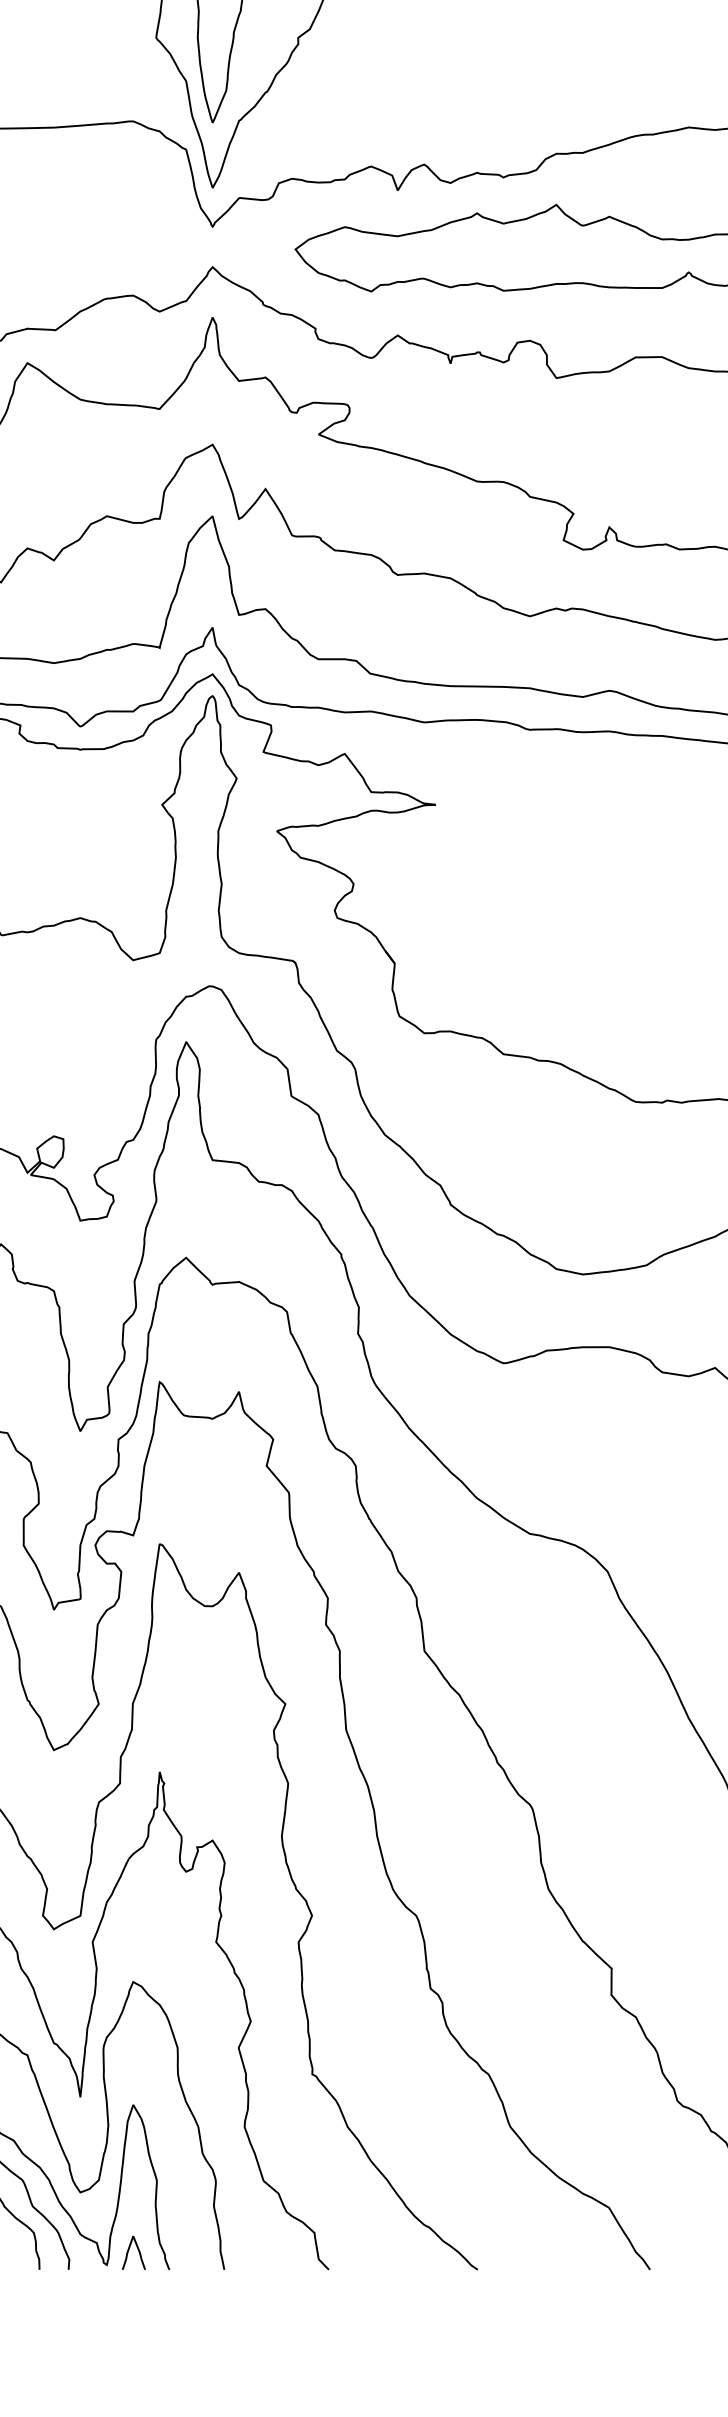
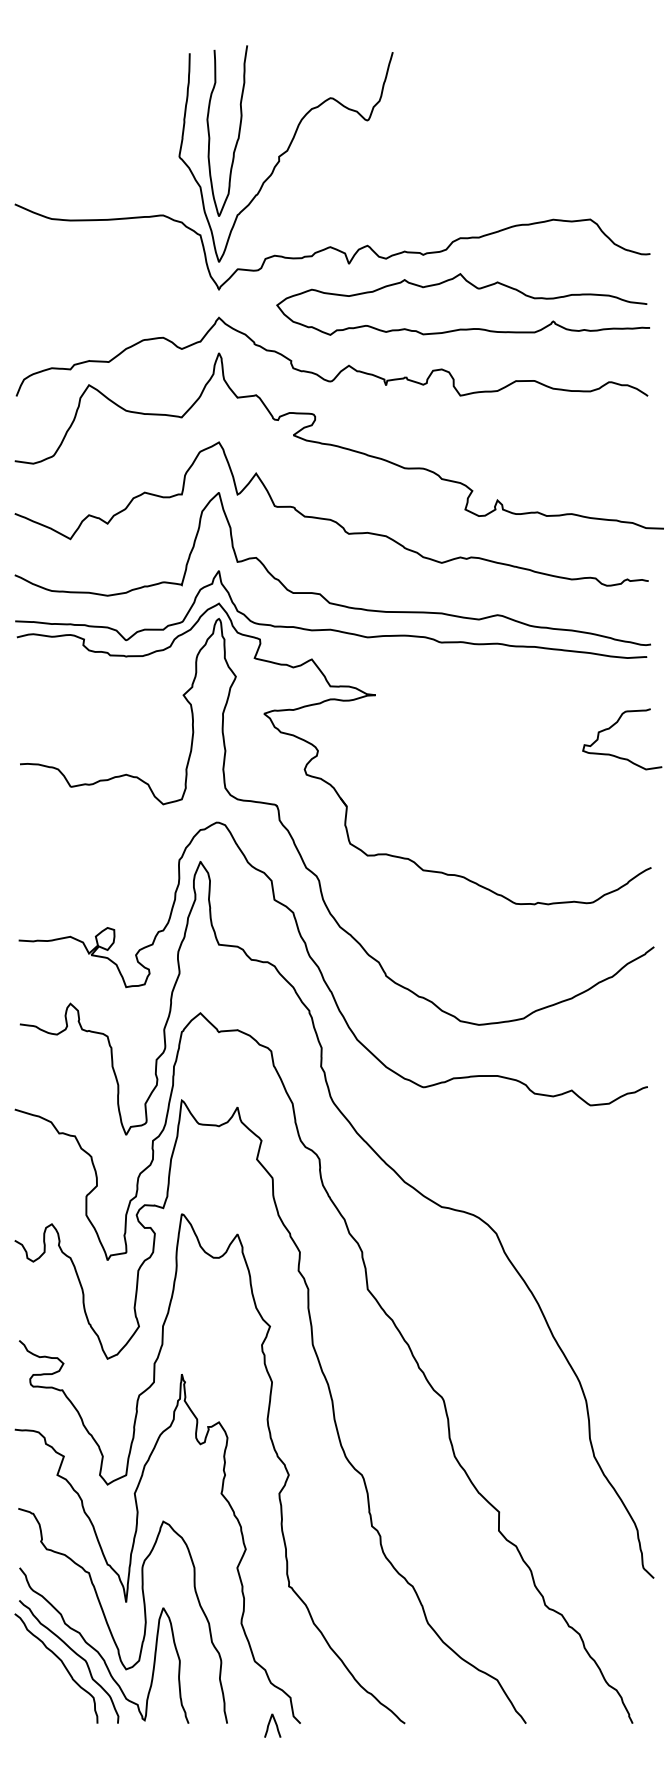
curve: (129, 2252) -> (269, 1725), moved

